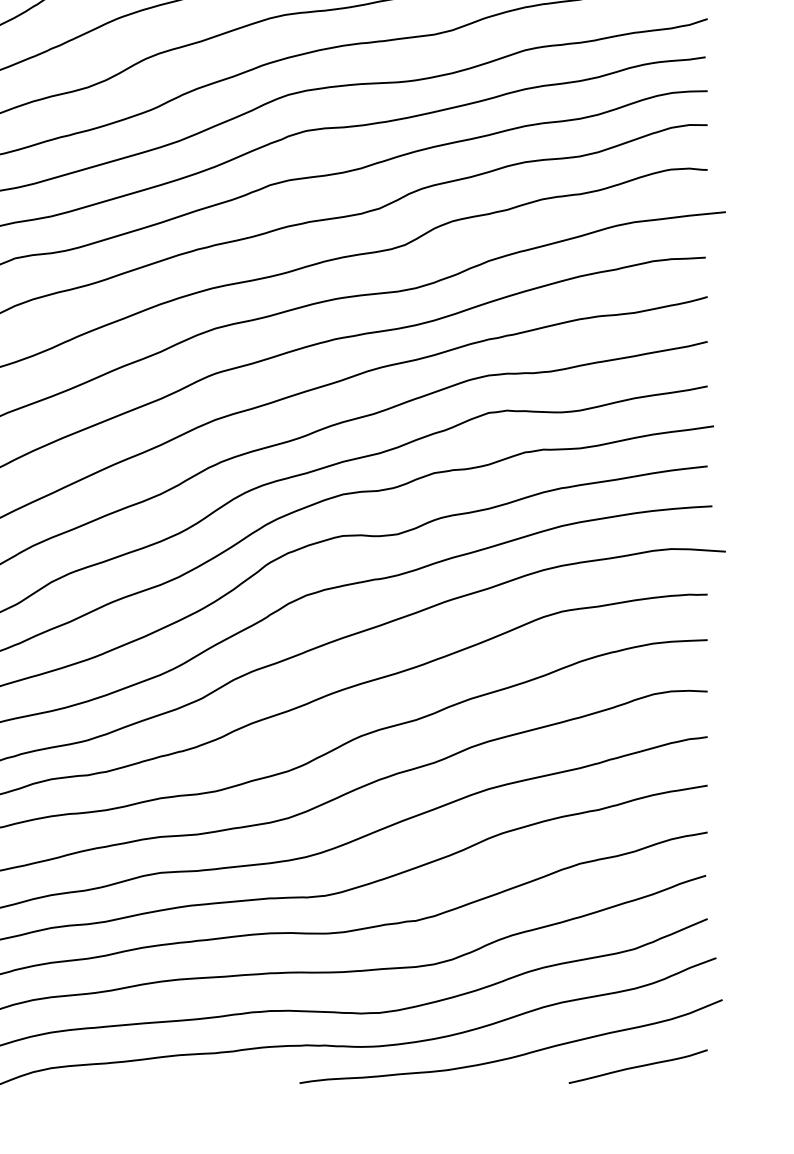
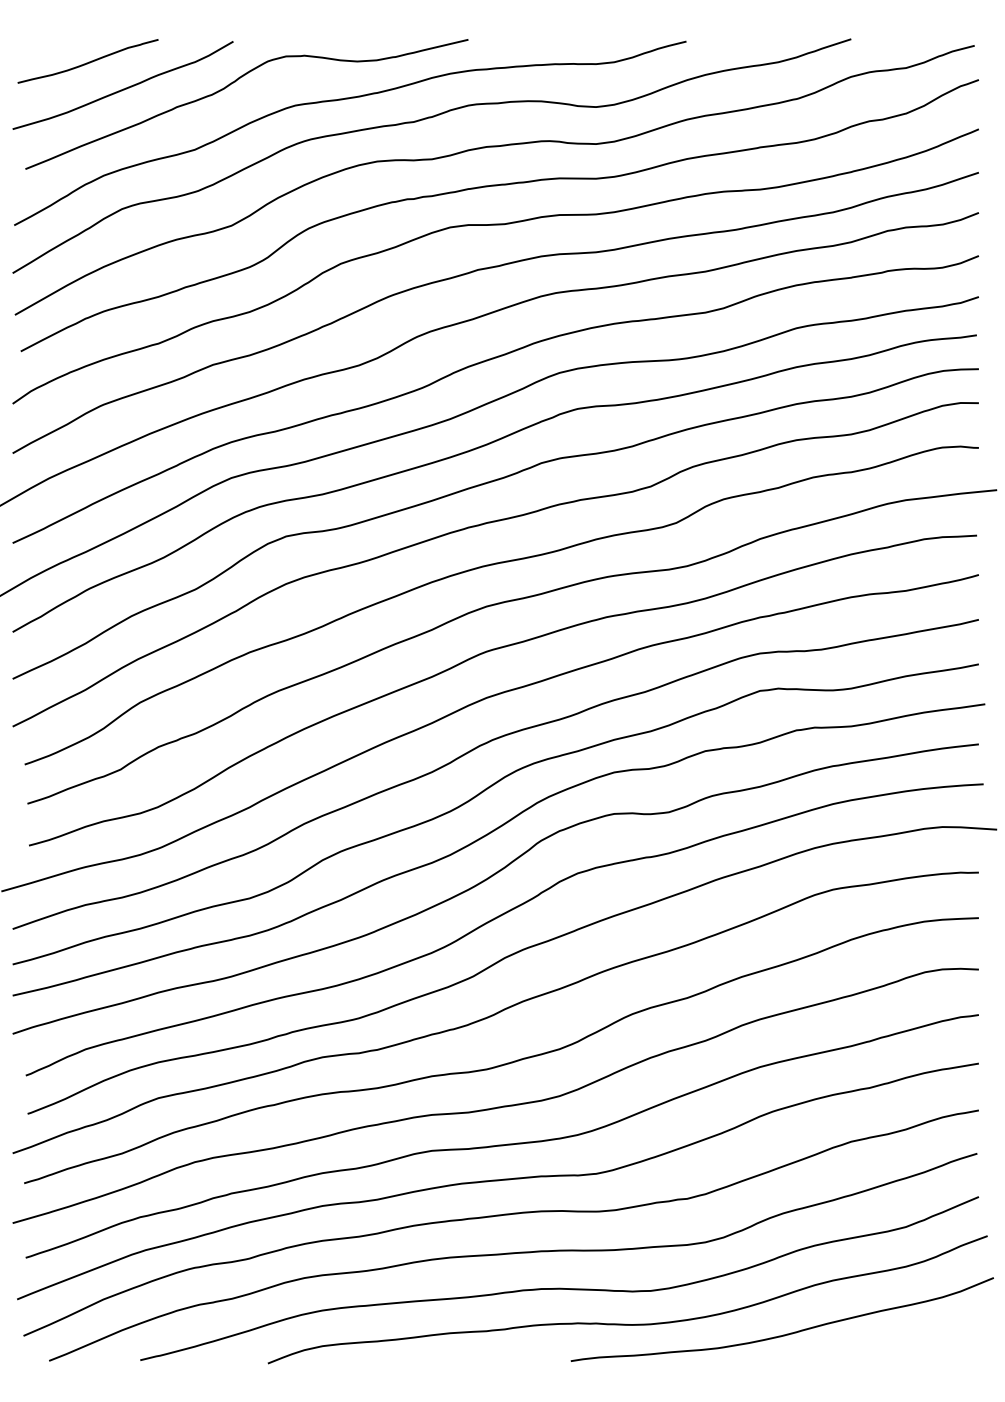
curve: (638, 1066) -> (909, 1344), removed

